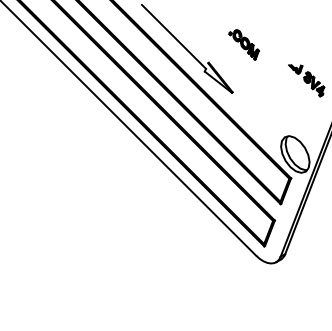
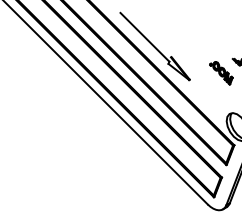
part: (243, 44) -> (220, 72), moved

